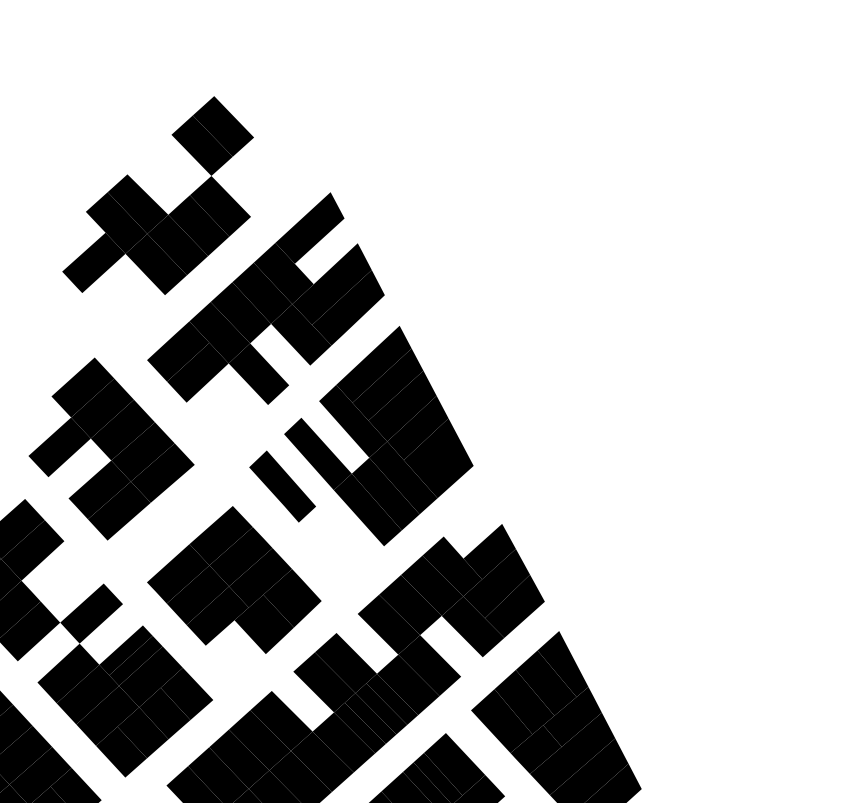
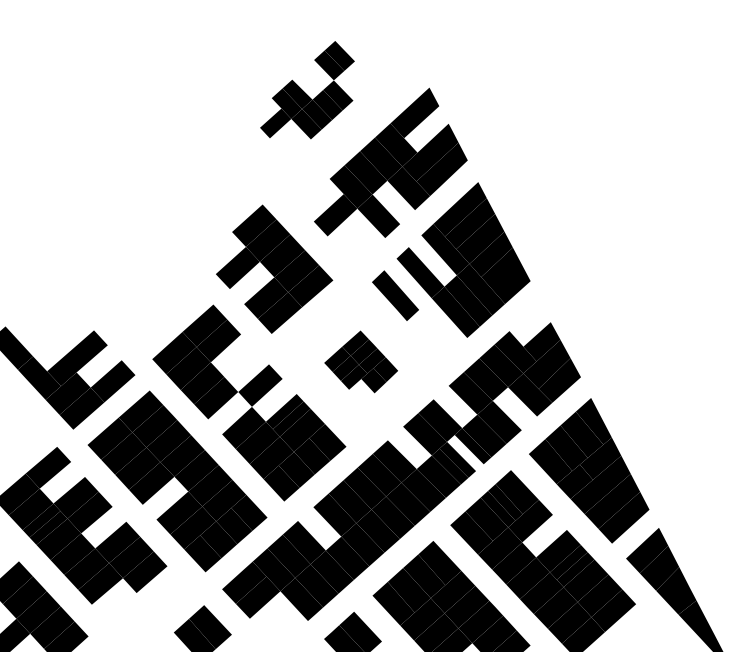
part: (158, 196) -> (307, 90), size x0.7
fill: (177, 350) -> (321, 199), removed
part: (233, 579) -> (360, 361), size x0.6
fill: (381, 709) -> (465, 453), removed

